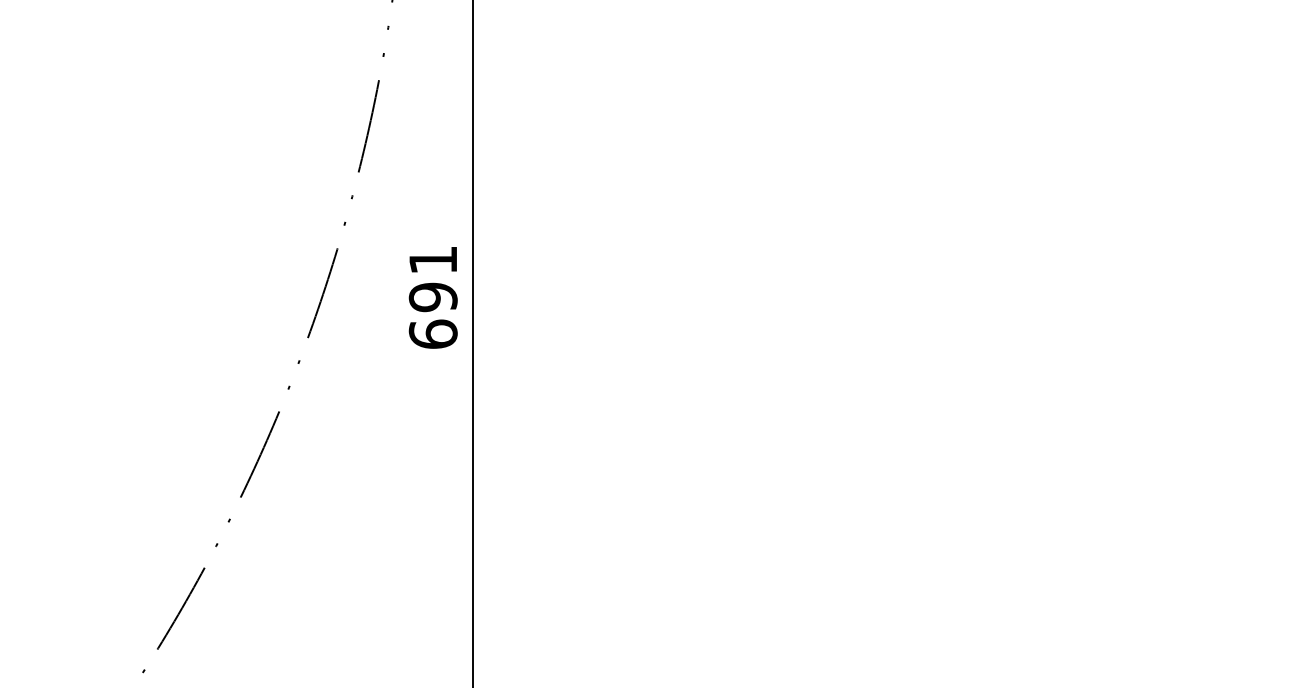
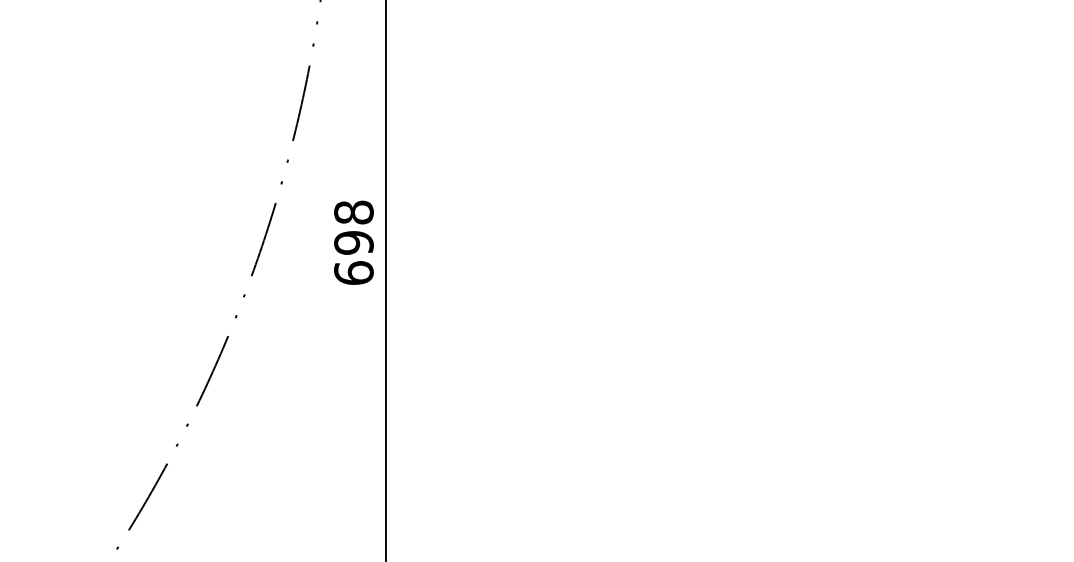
text: (432, 259) -> (353, 212), 691 -> 698

